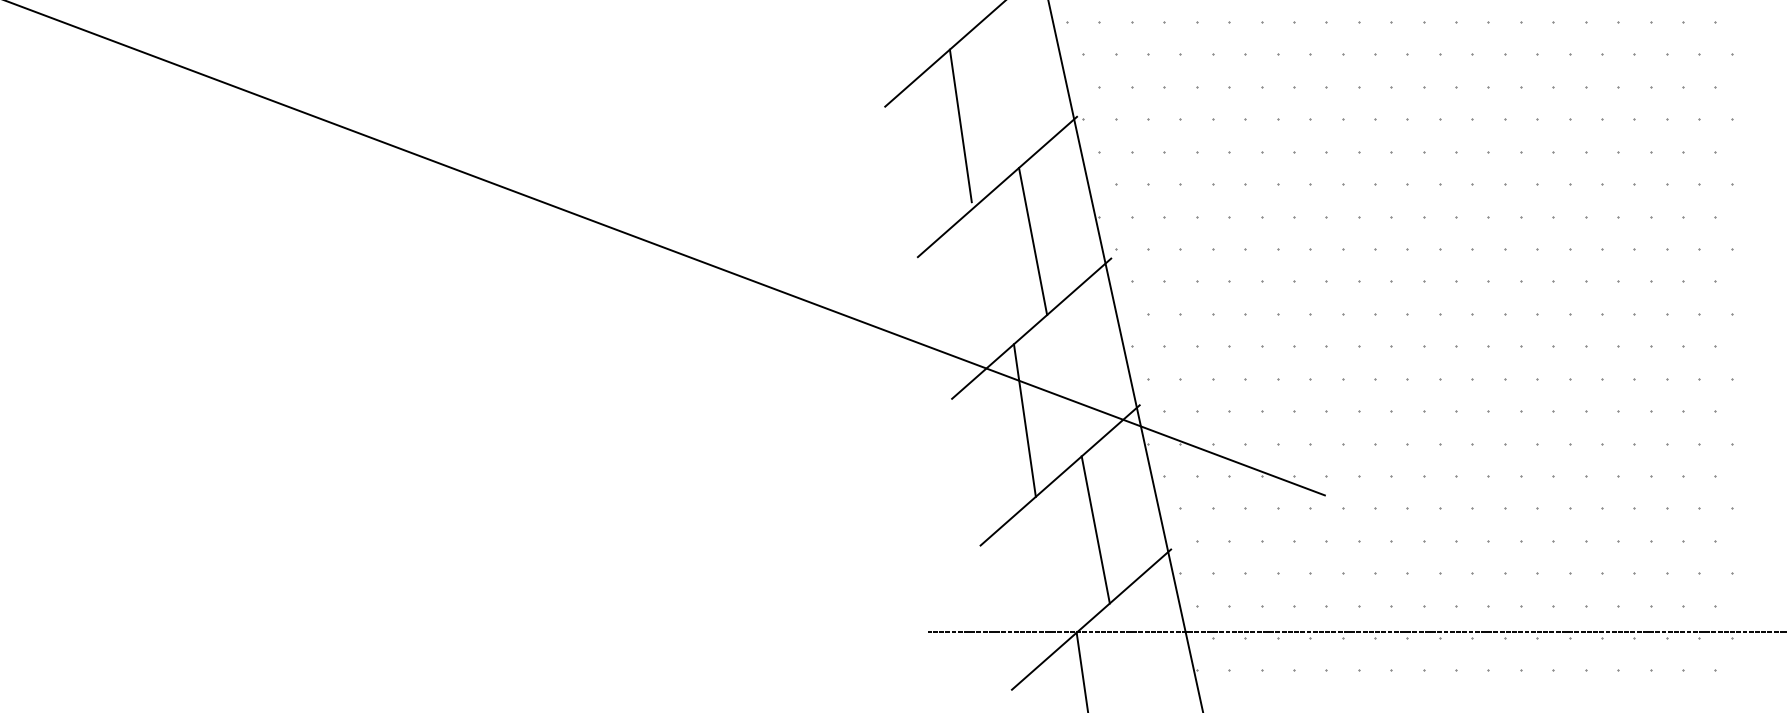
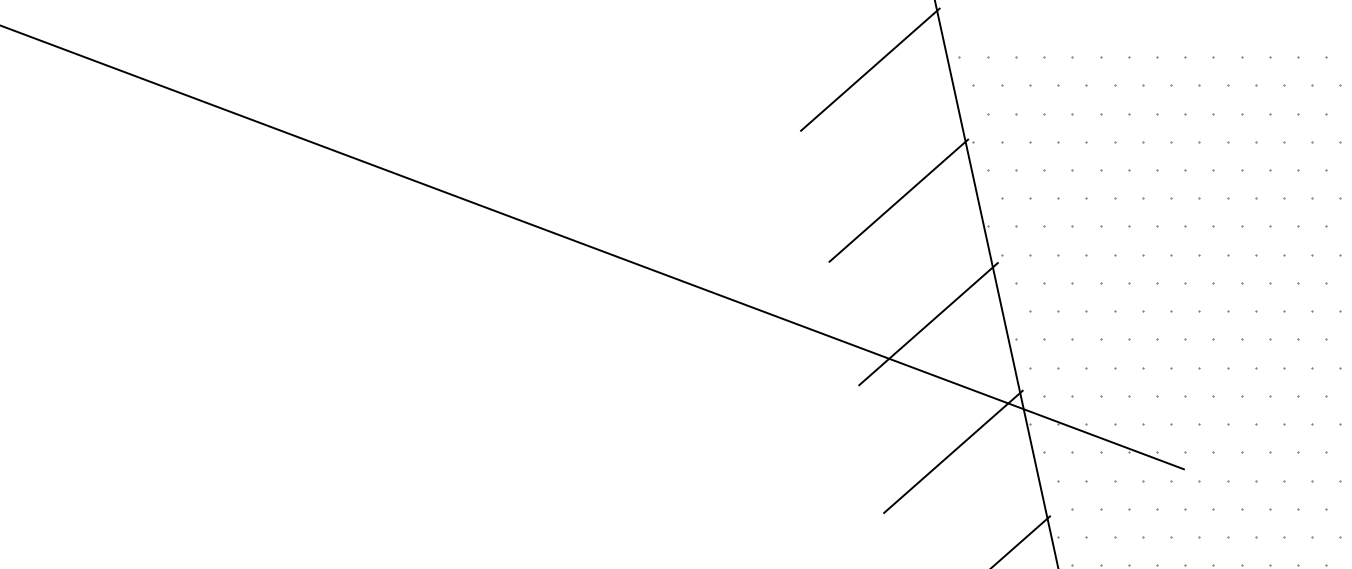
line: (960, 125) -> (866, 147), removed
line: (1033, 241) -> (930, 248), removed
line: (1024, 420) -> (922, 404), removed
line: (1095, 529) -> (984, 498), removed

